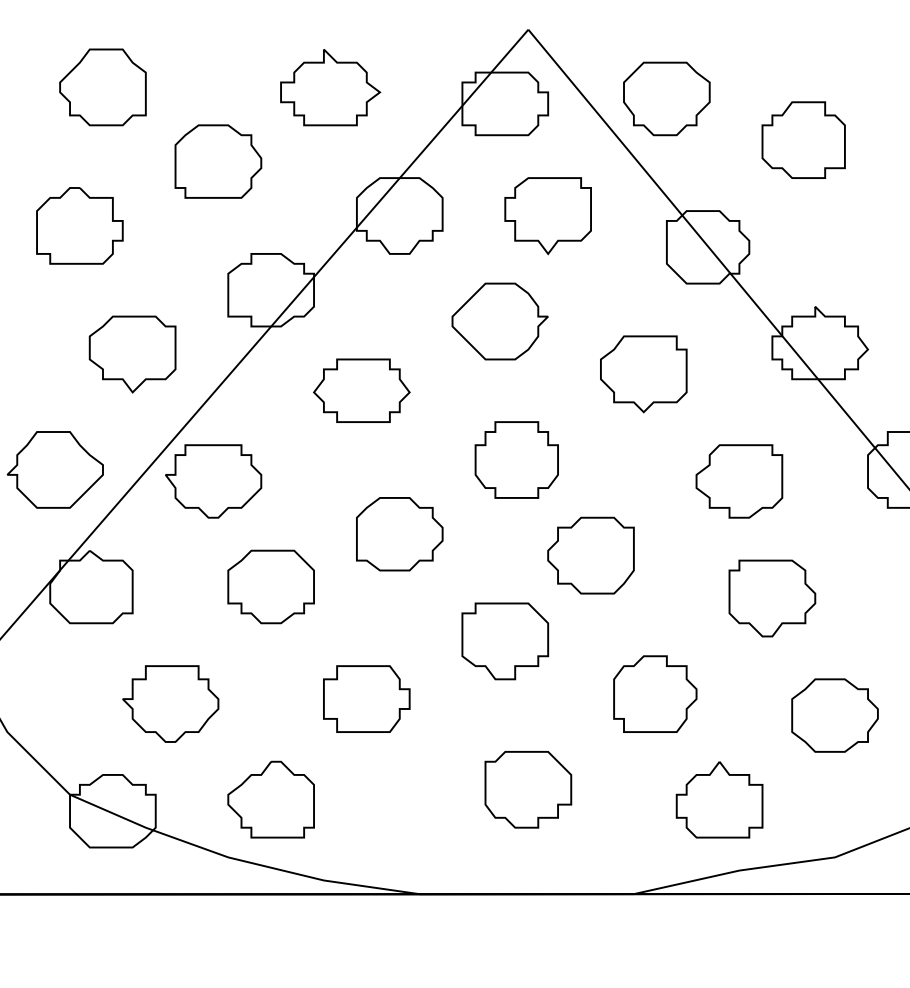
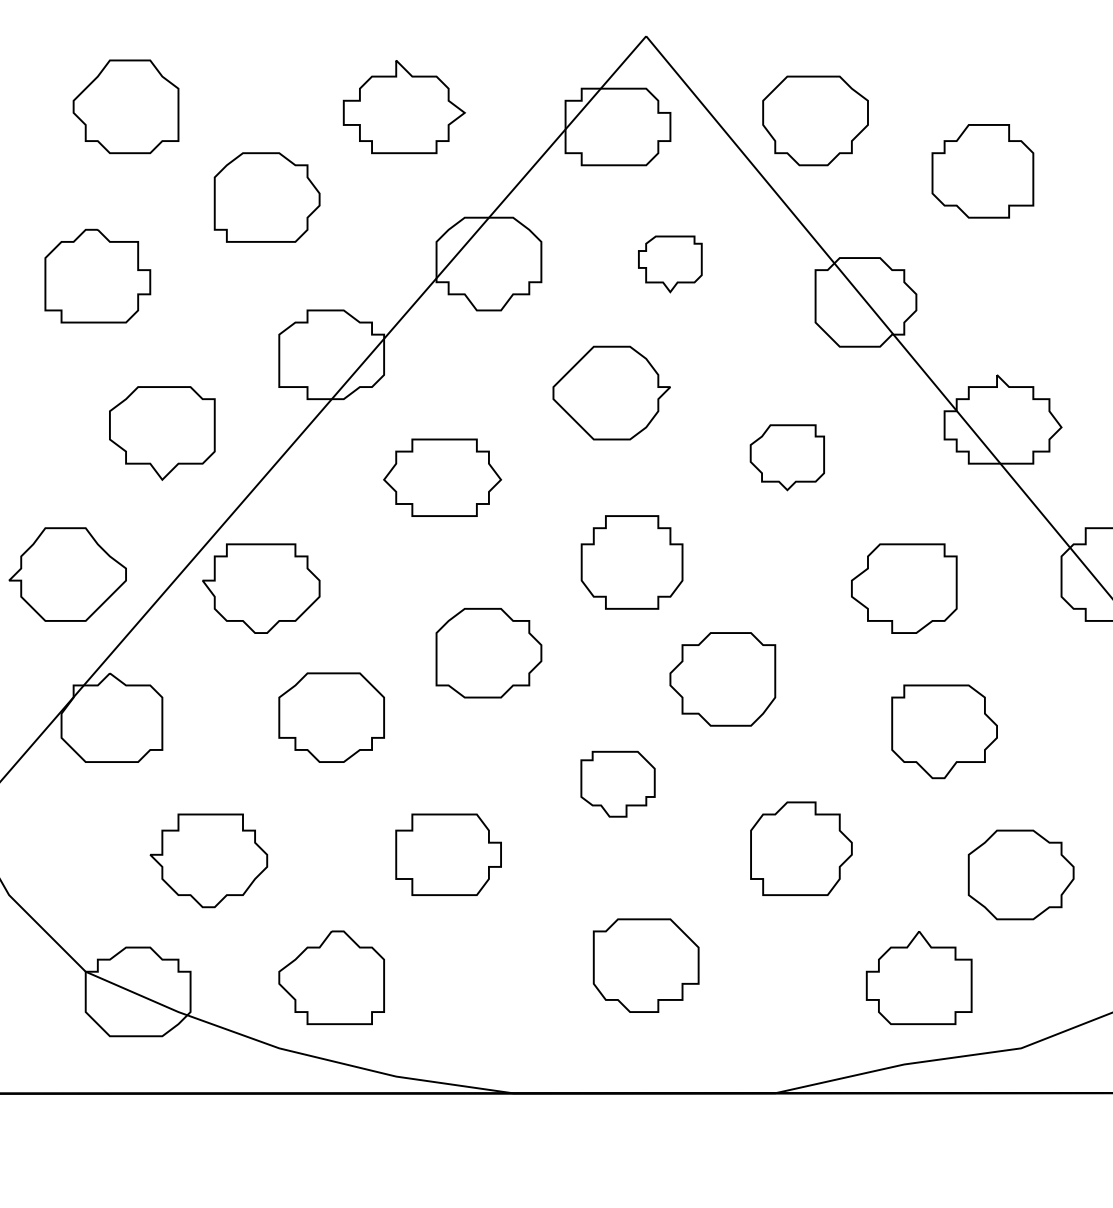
part: (547, 216) -> (669, 264), size x0.6
part: (643, 374) -> (786, 457), size x0.7
part: (505, 641) -> (618, 784), size x0.7
part: (719, 799) -> (919, 977), moved

